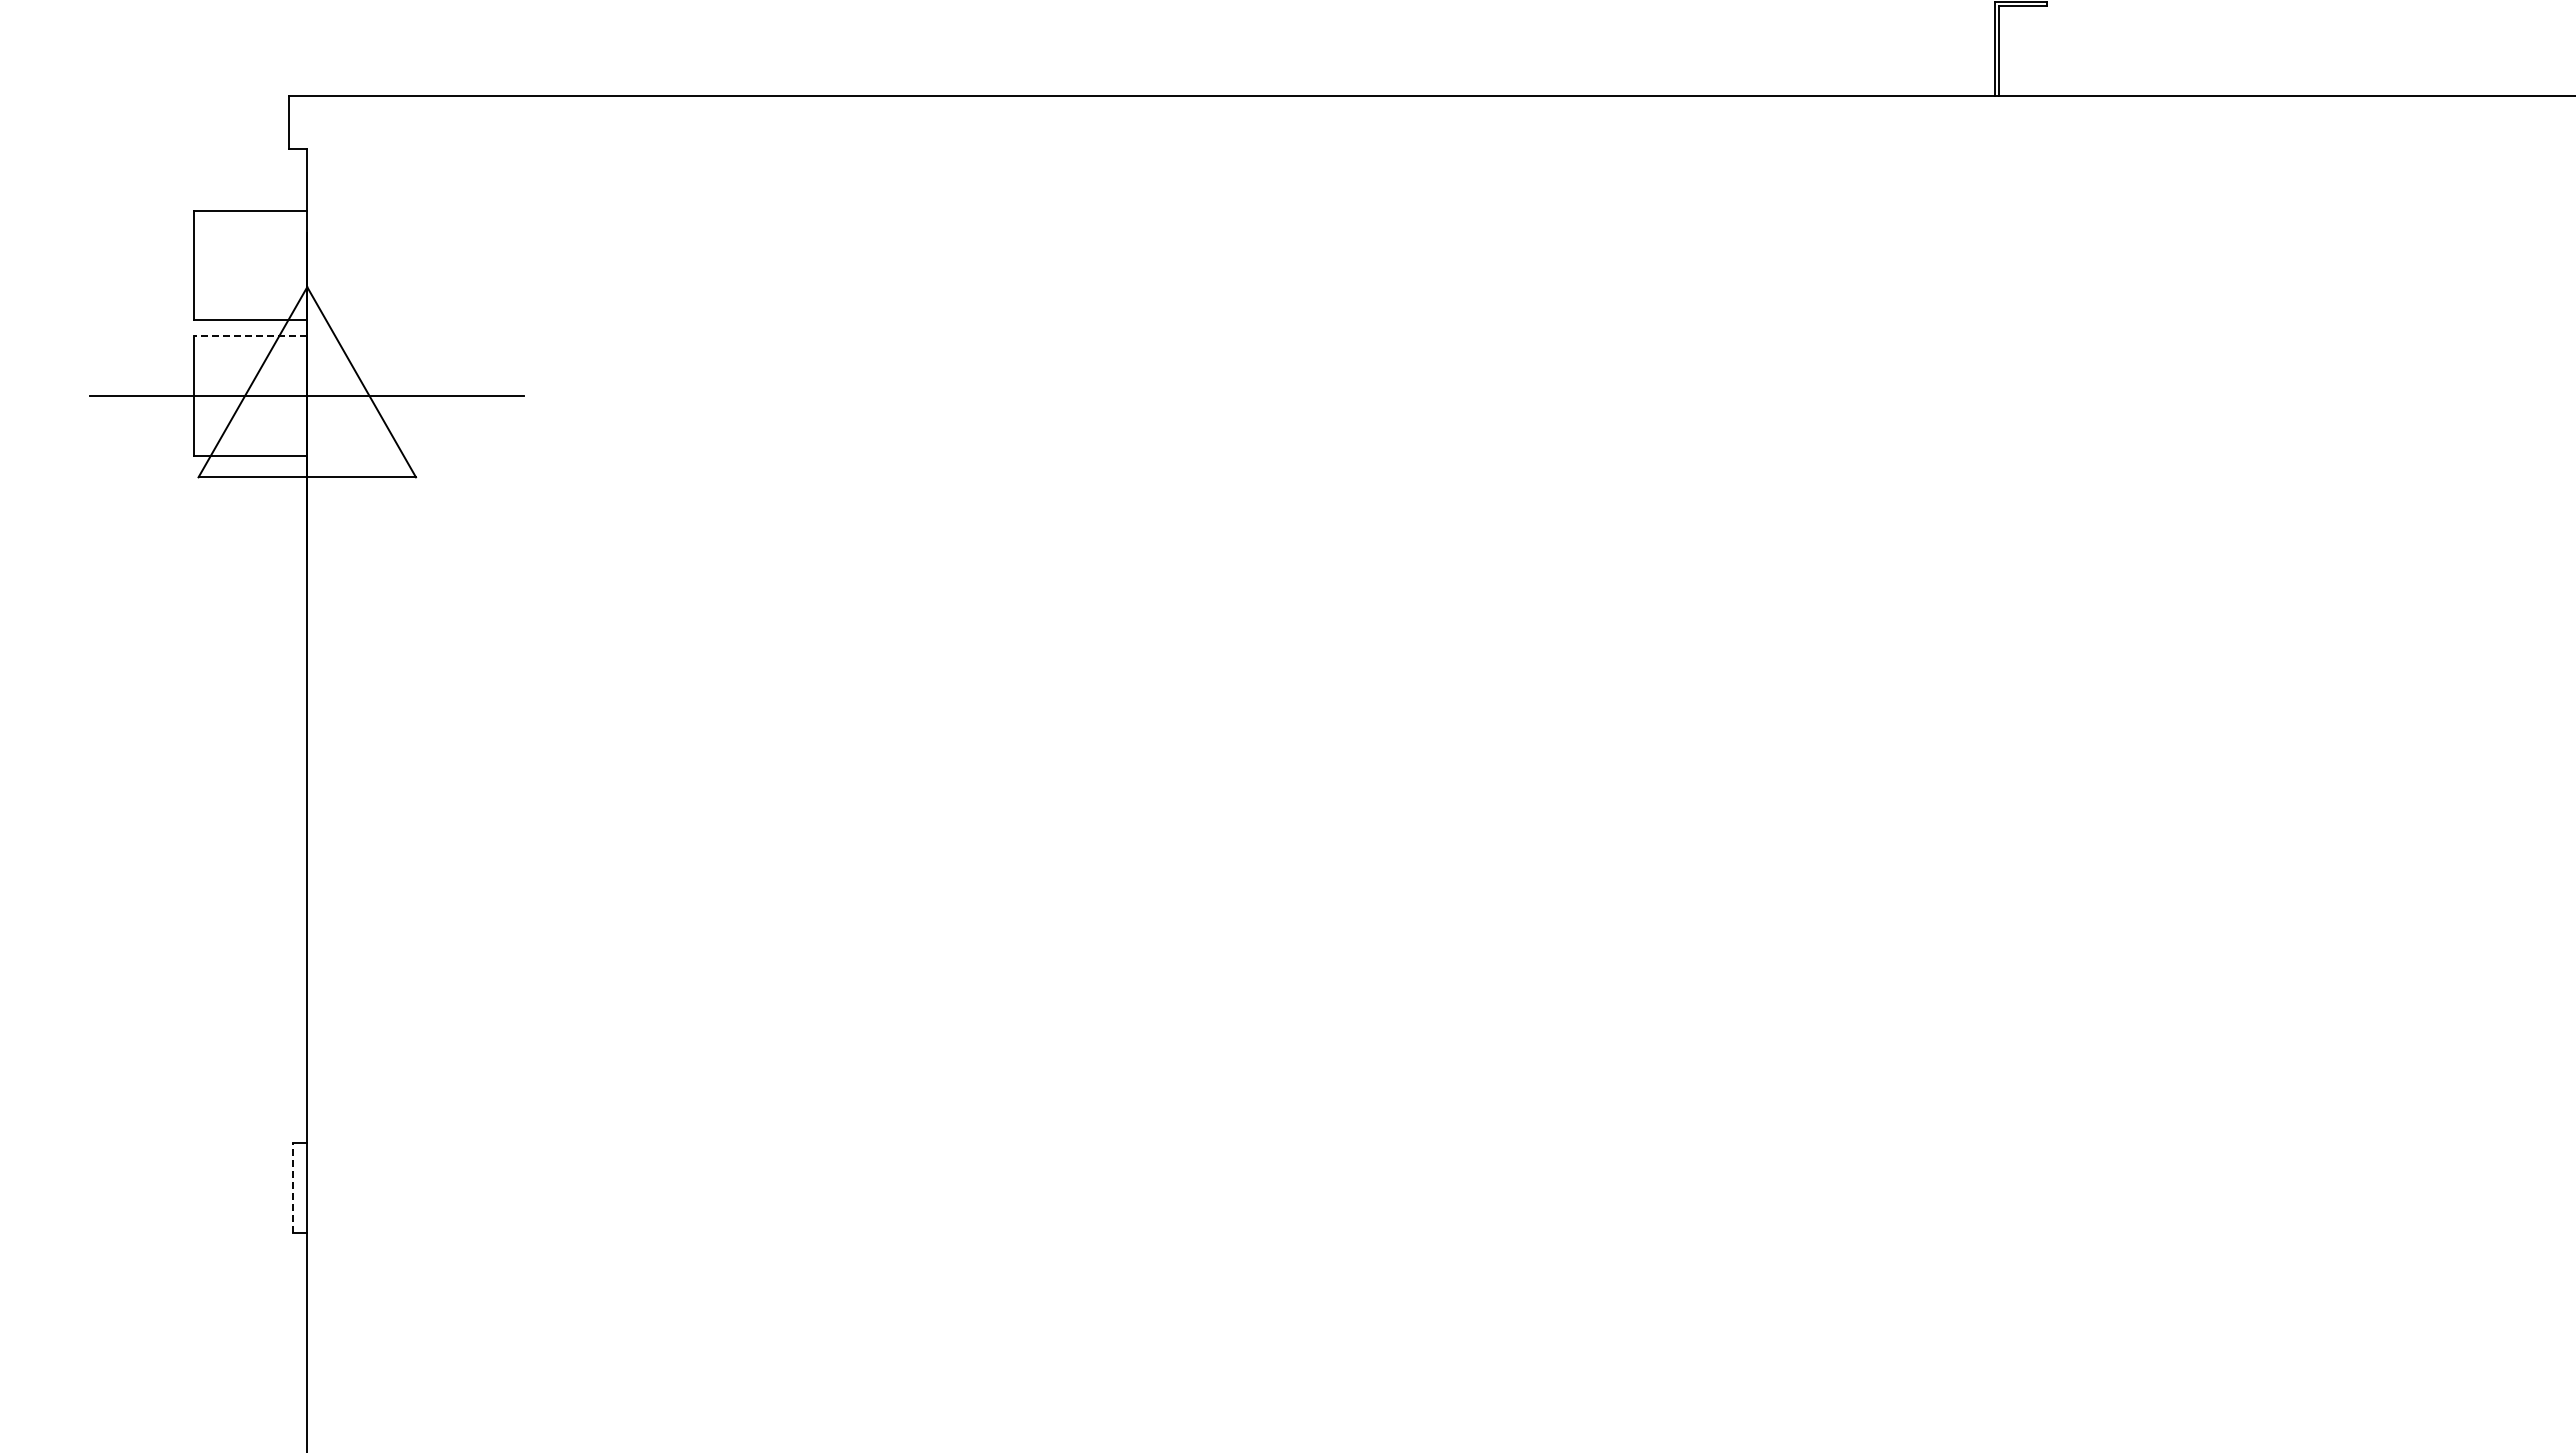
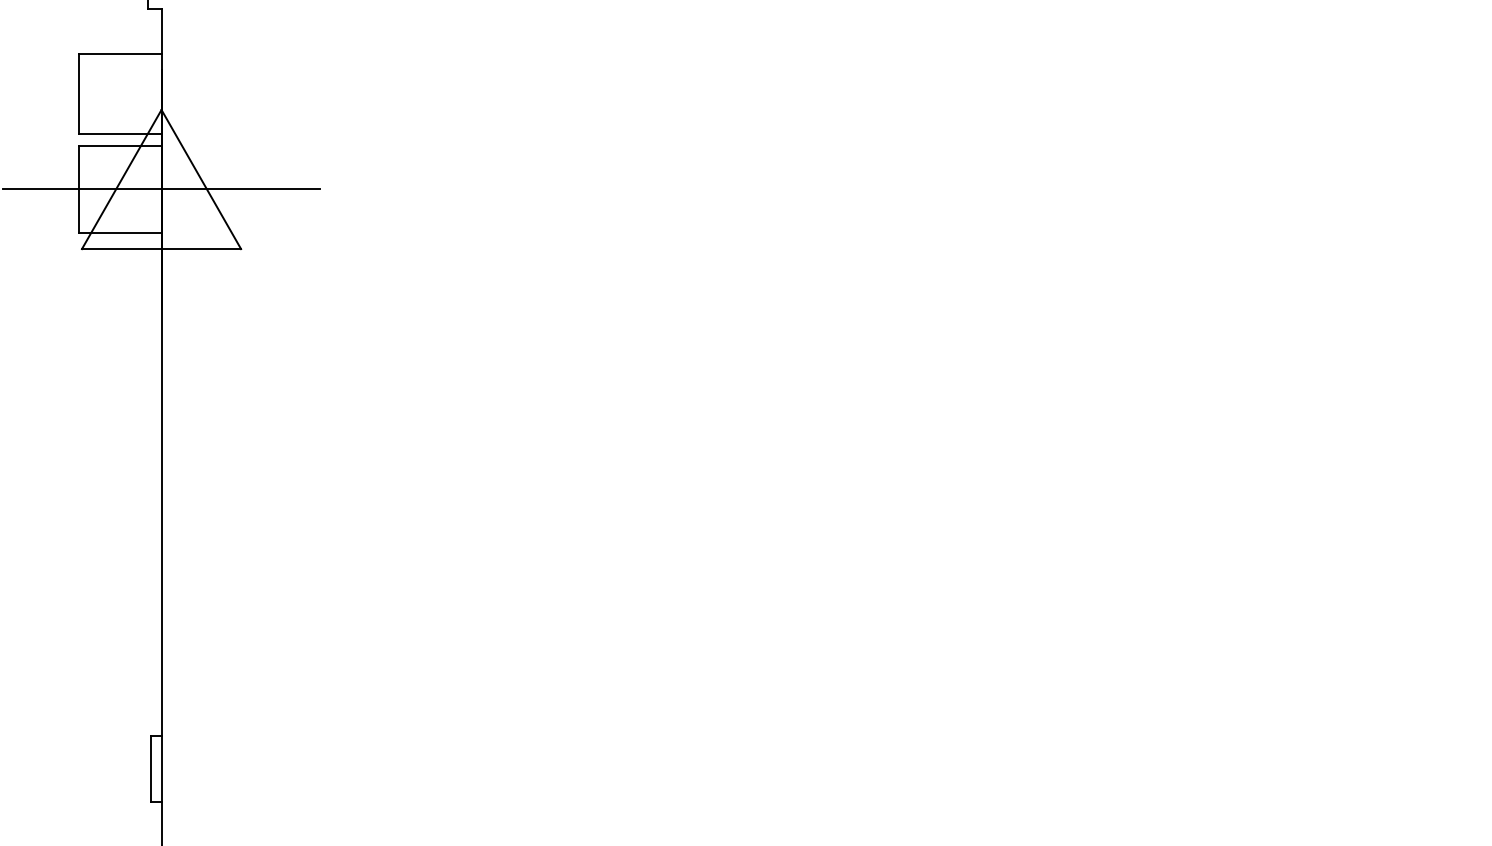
line: (250, 336) -> (119, 146), dashed -> solid
line: (293, 1188) -> (151, 769), dashed -> solid

